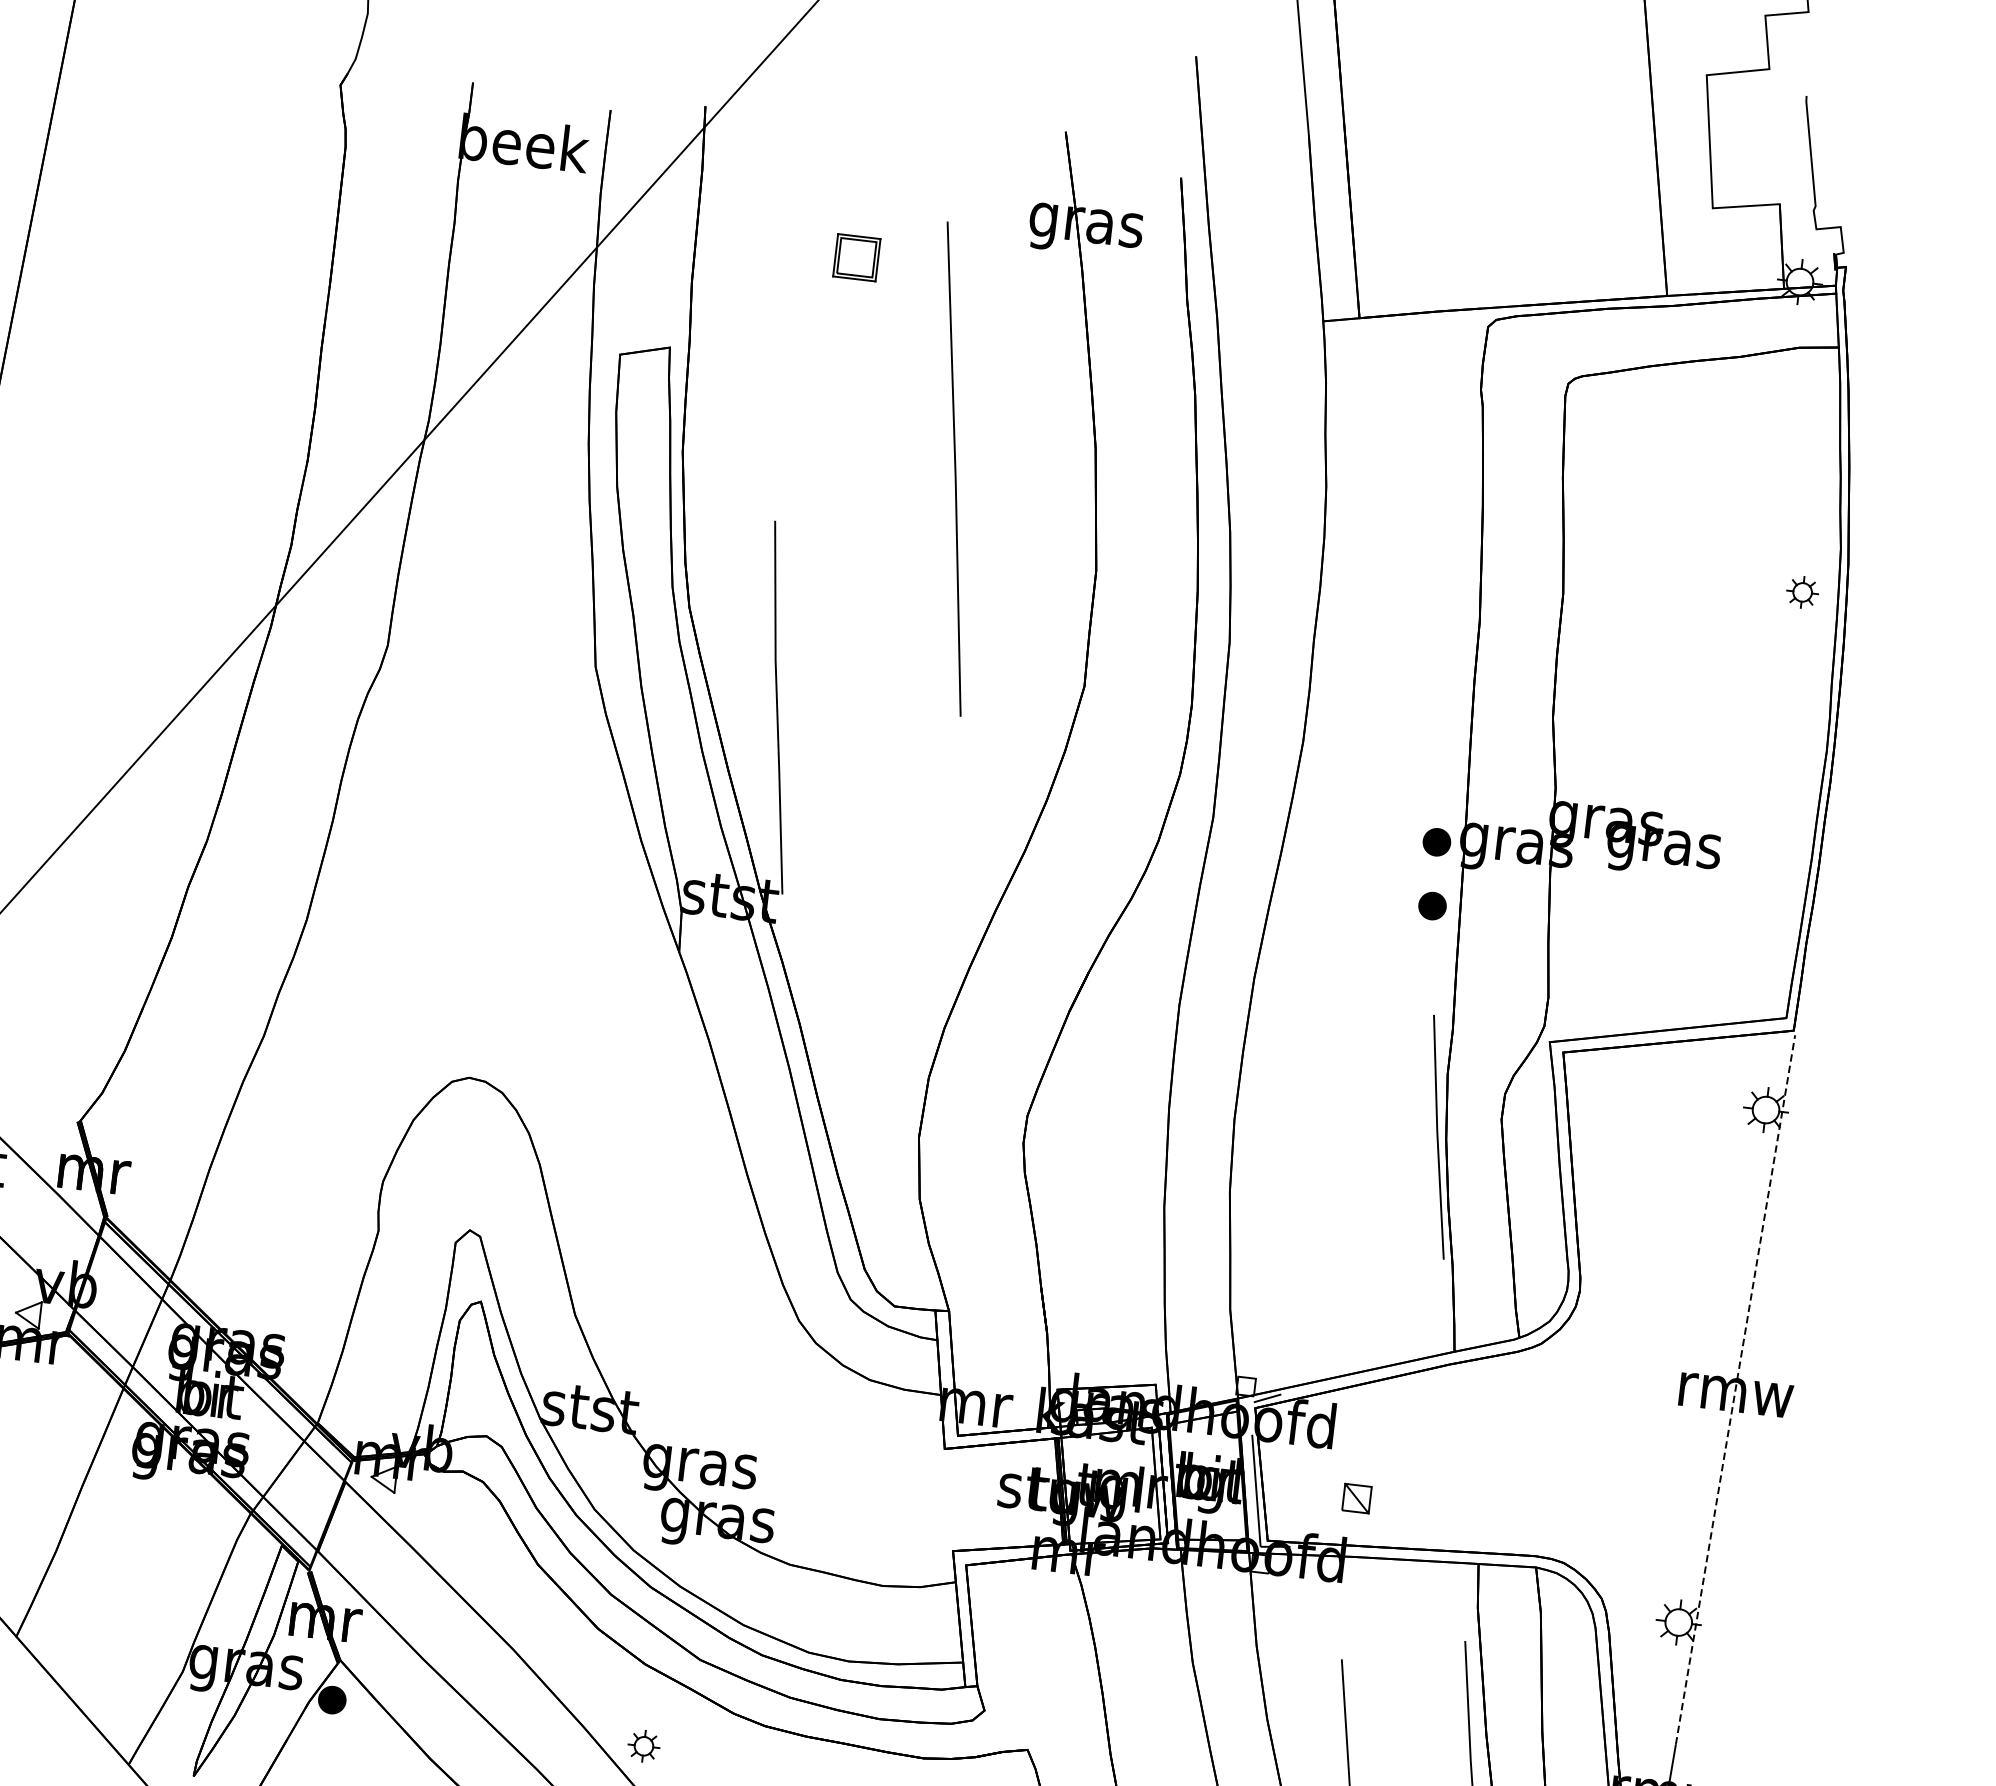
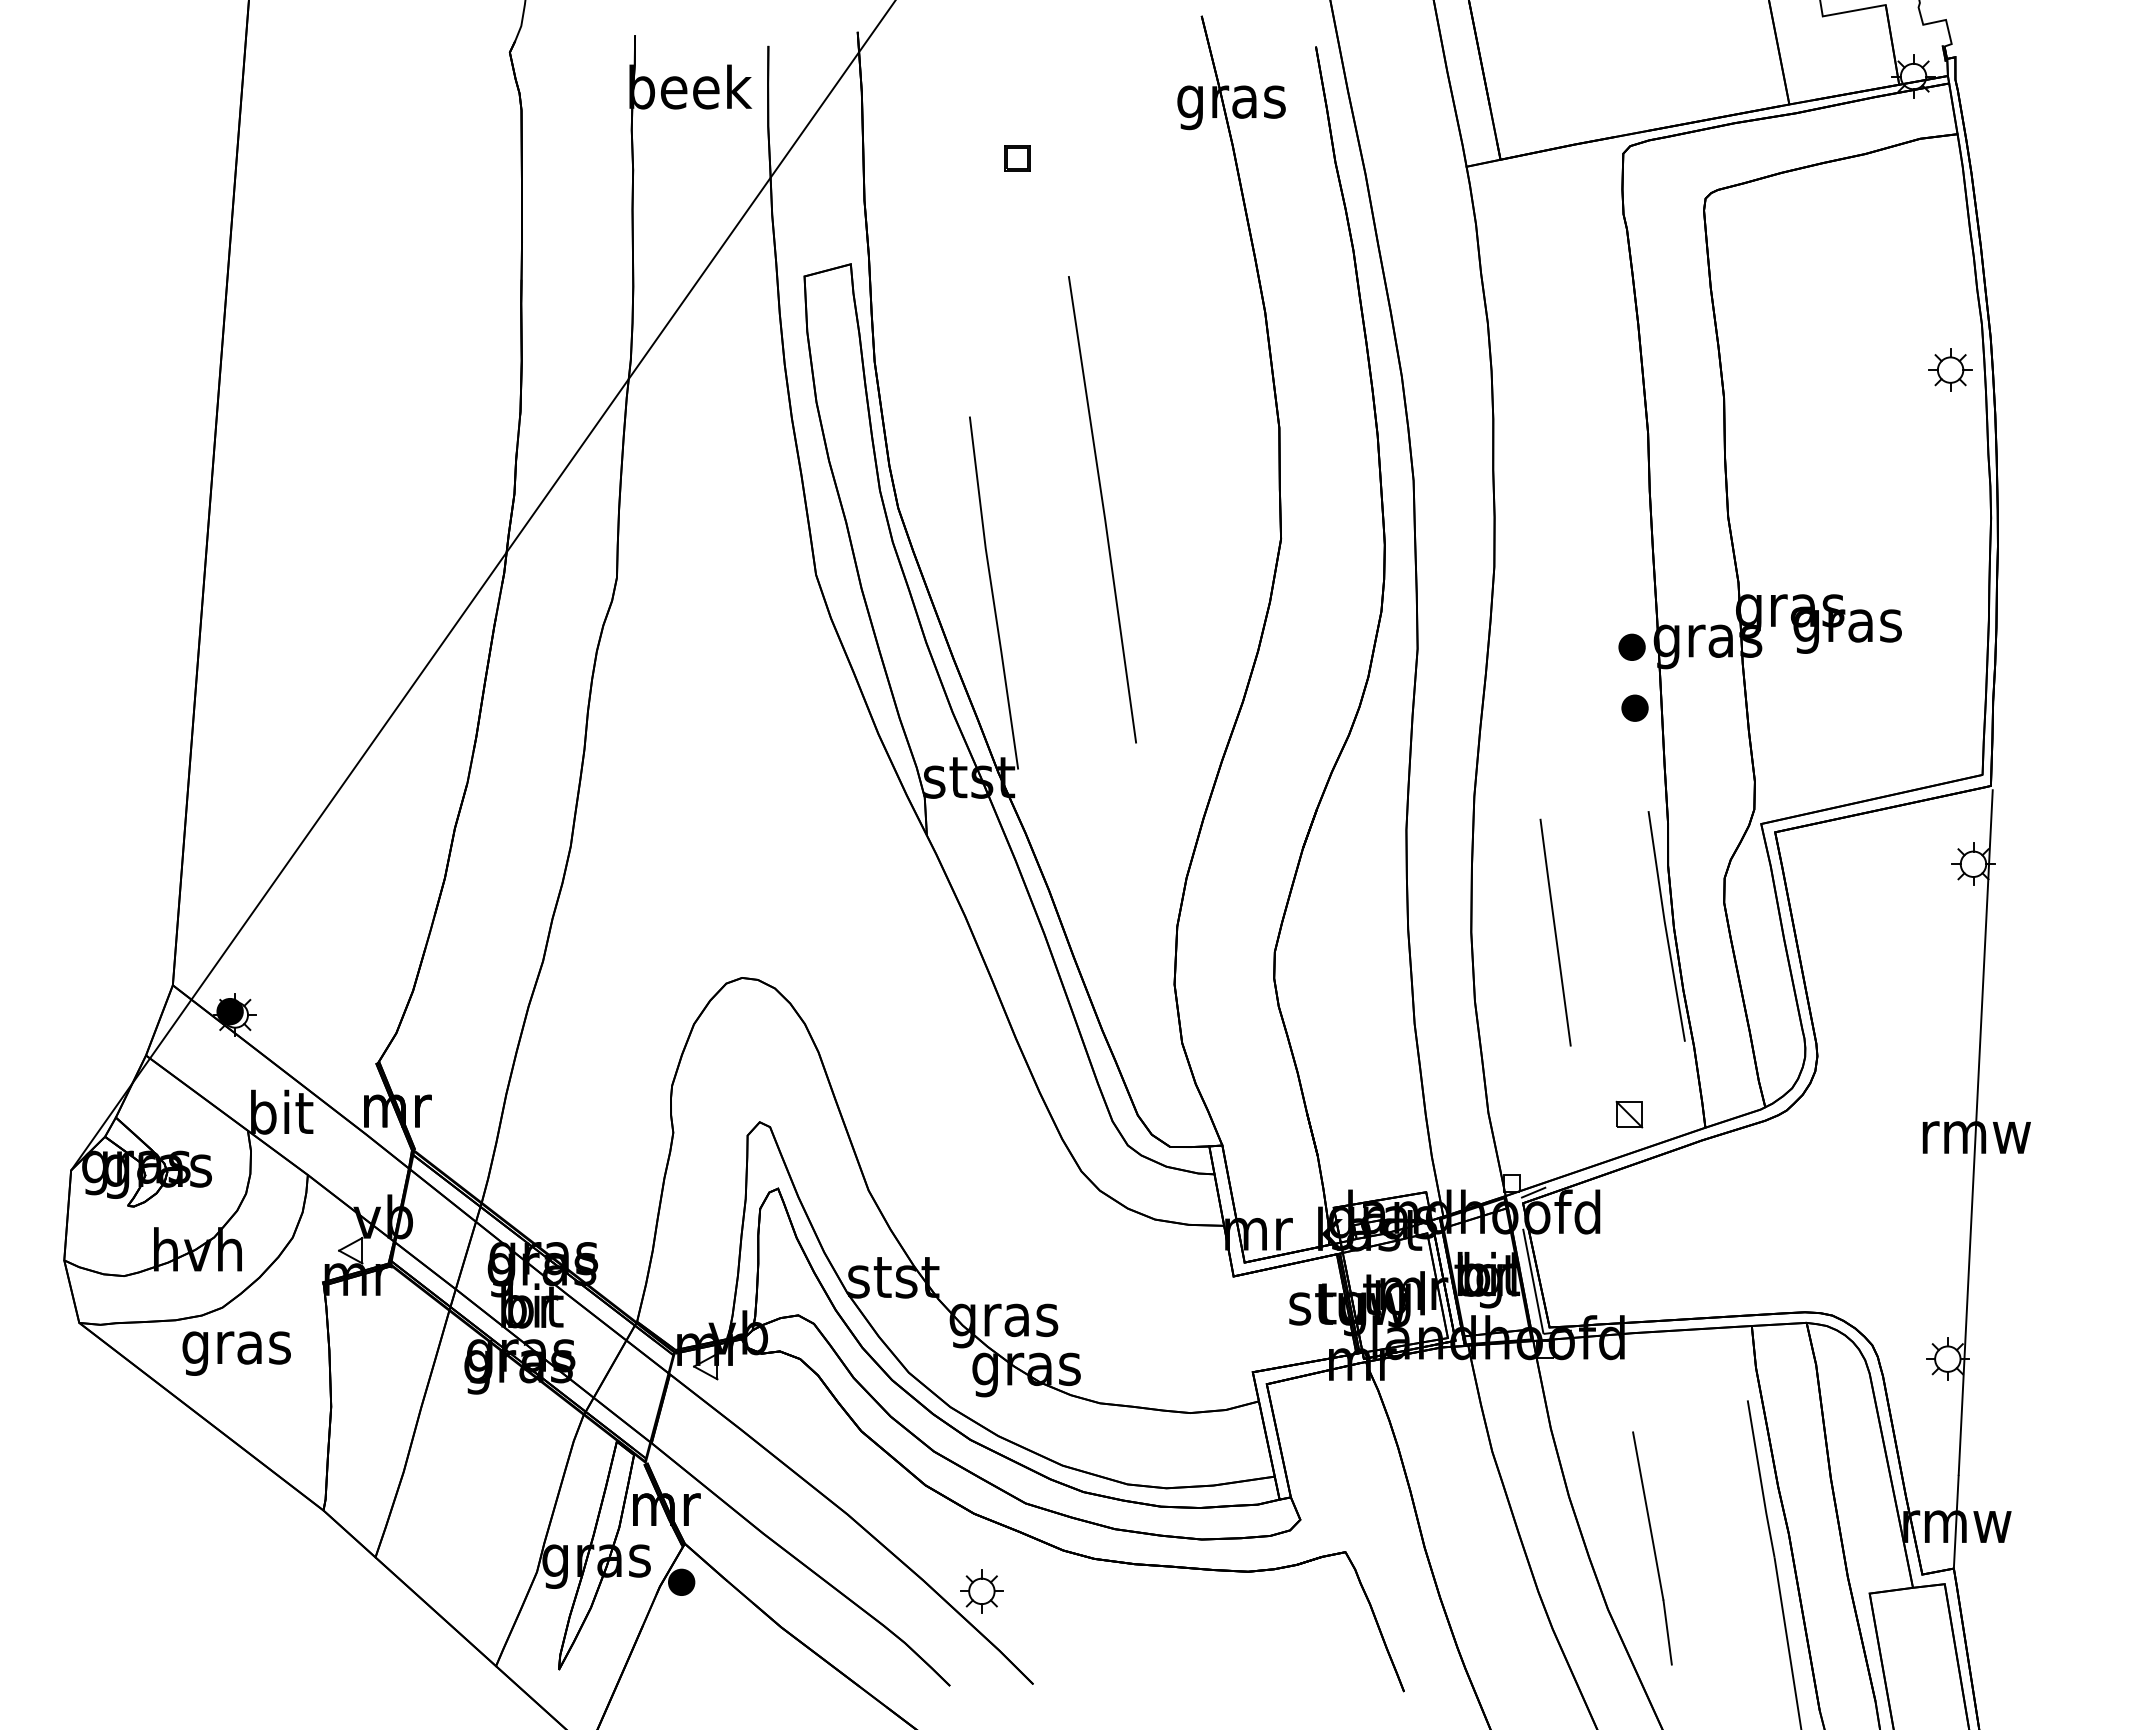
part: (856, 257) -> (1017, 158), size x0.62
line: (954, 468) -> (1102, 509), moved
part: (1802, 591) -> (1950, 369), size x1.43
line: (1322, 1130) -> (1555, 932), added
line: (1735, 1389) -> (1975, 1132), dashed -> solid
part: (1357, 1498) -> (1629, 1114), moved
part: (643, 1746) -> (981, 1591), size x1.43

